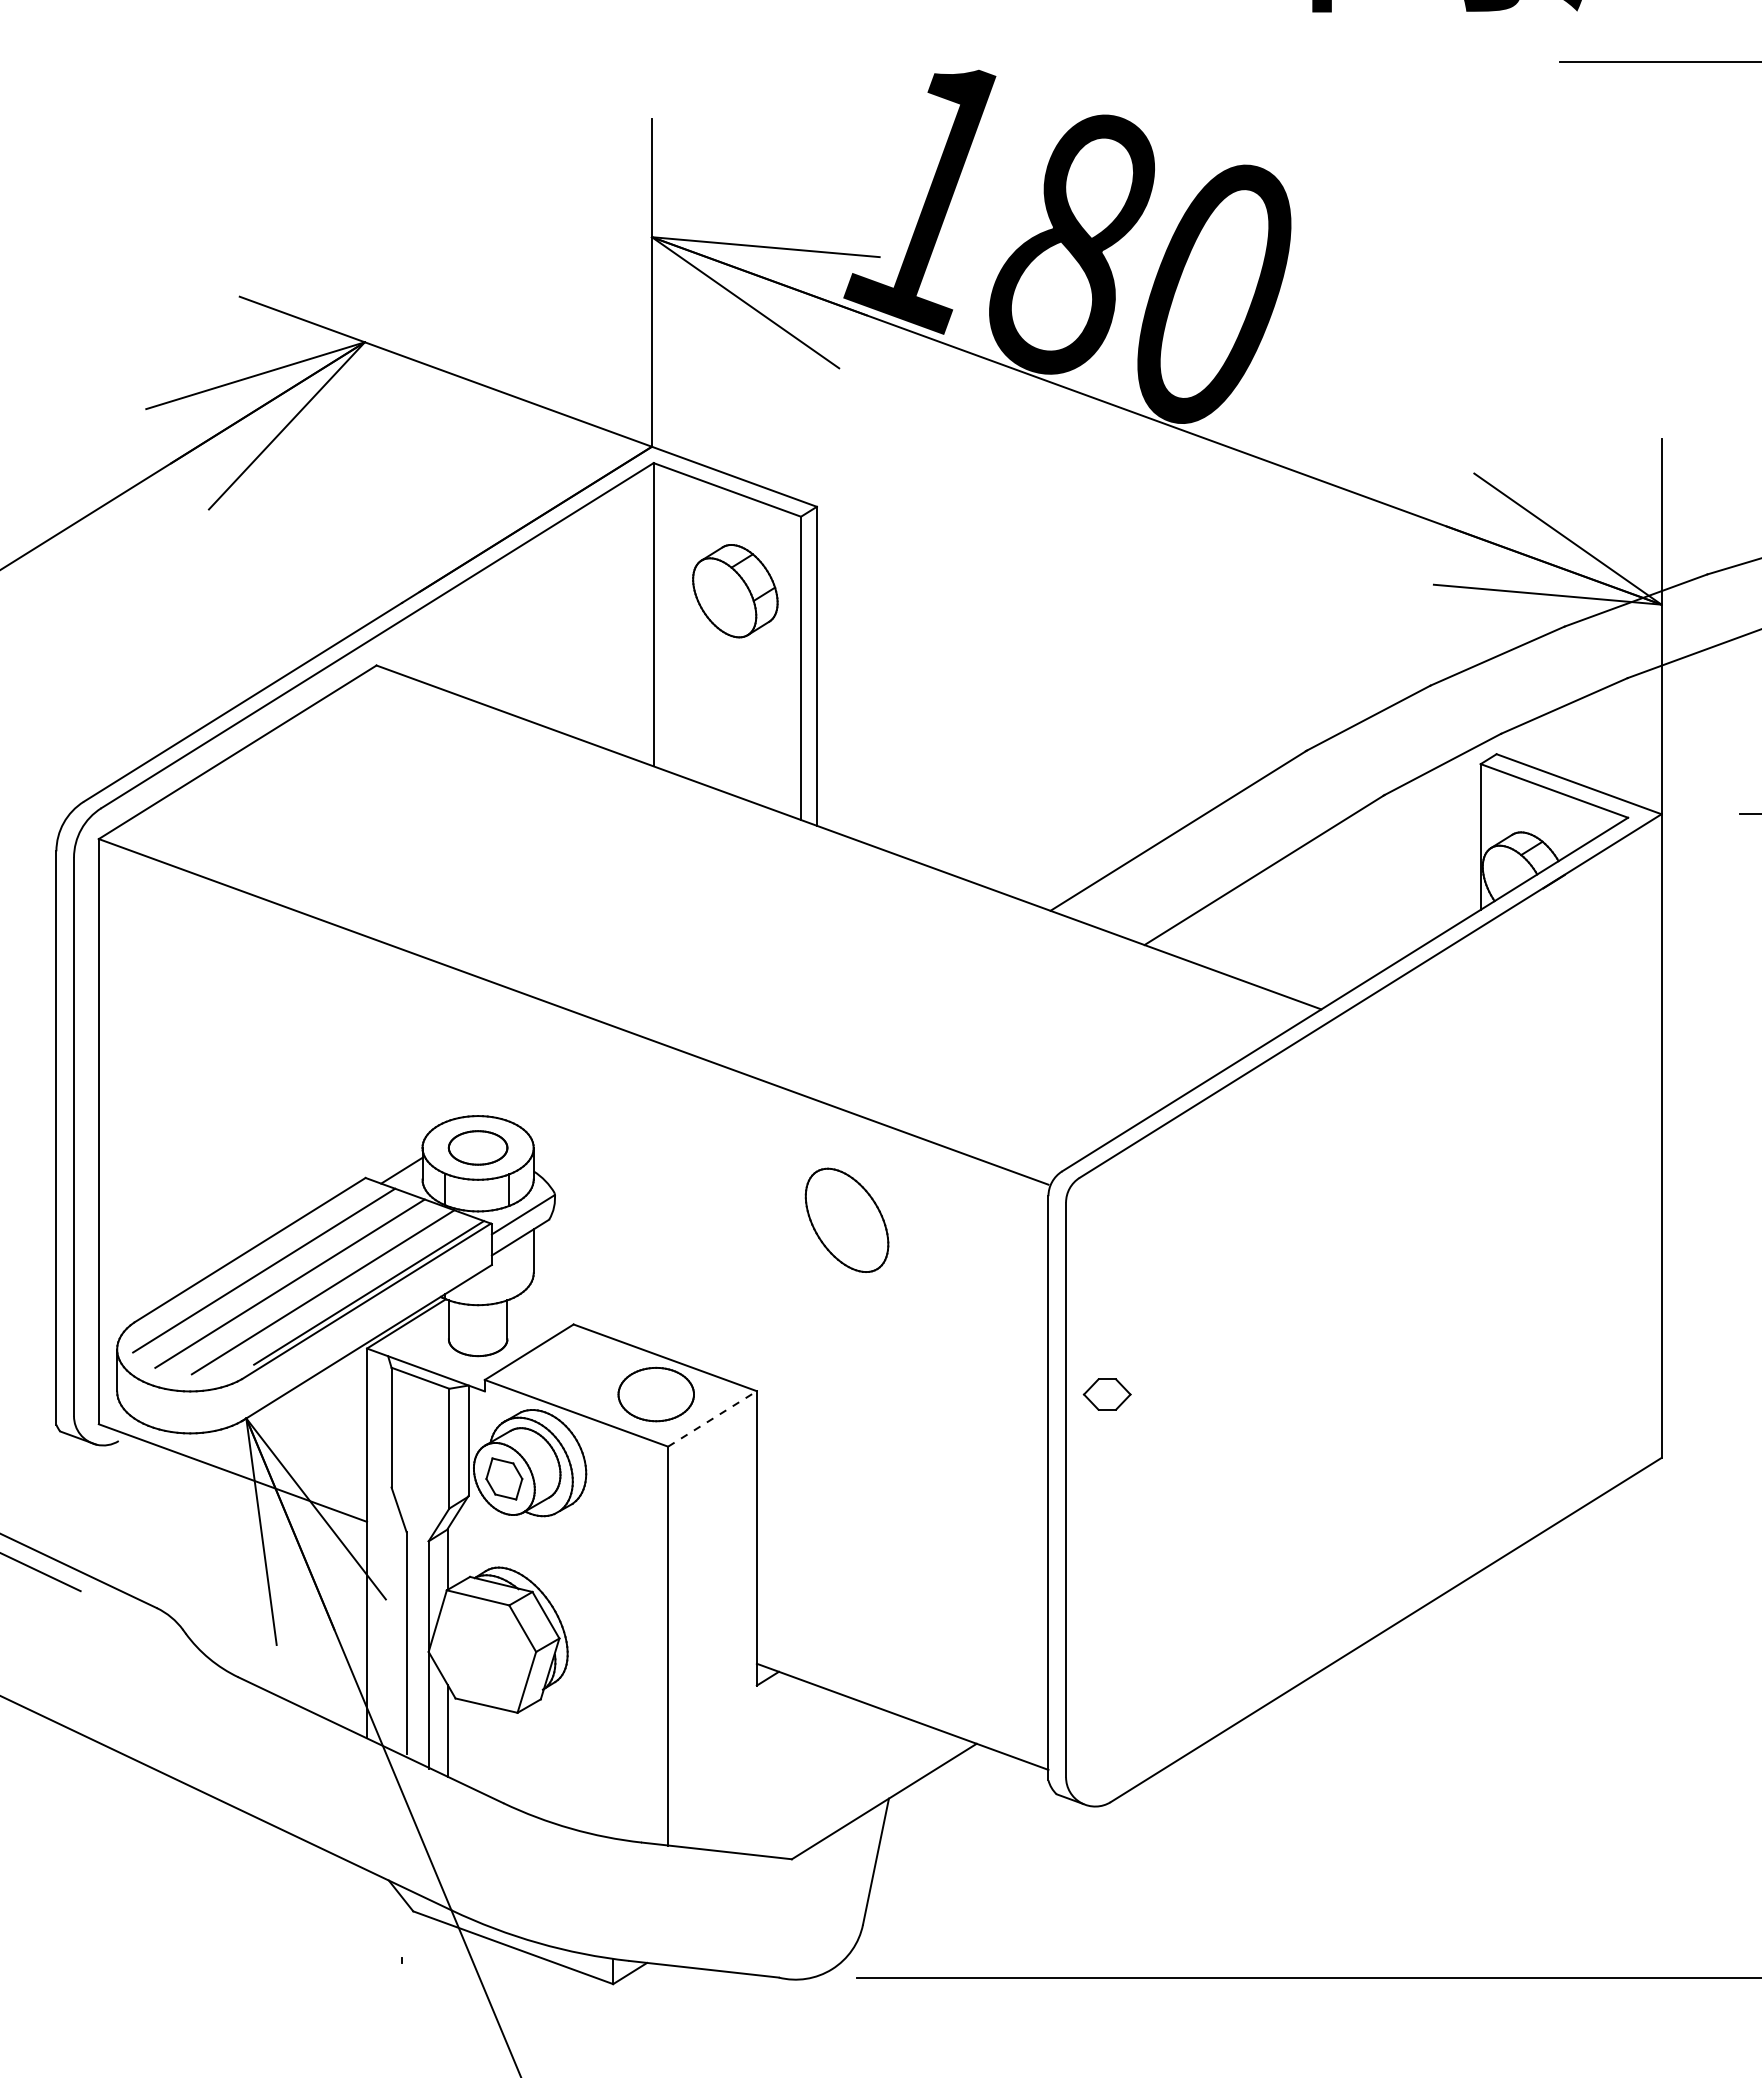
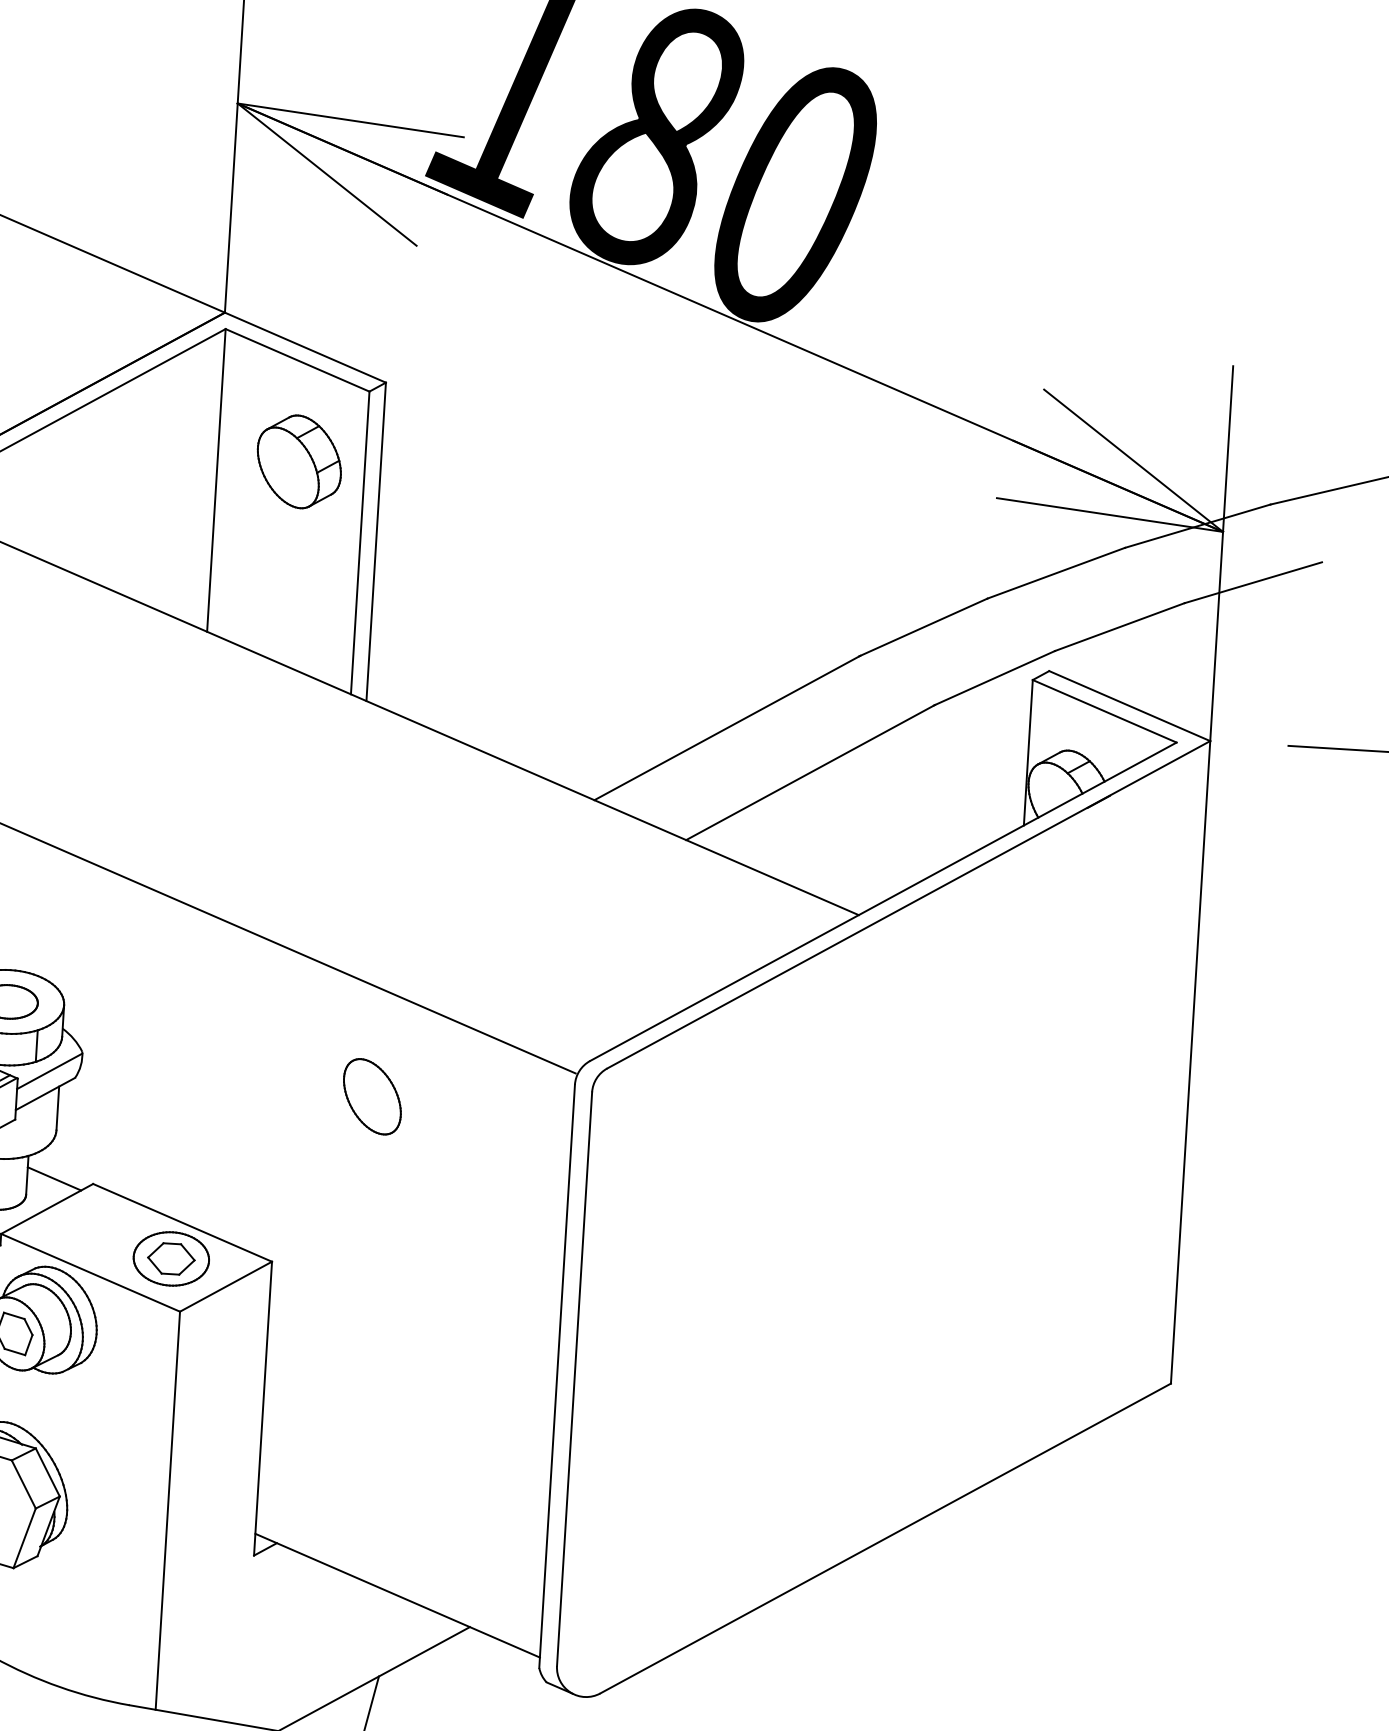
part: (846, 1220) -> (371, 1096), size x0.71
line: (534, 1321) -> (54, 1178), added
part: (1106, 1394) -> (170, 1258), moved
line: (712, 1418) -> (226, 1286), dashed -> solid

